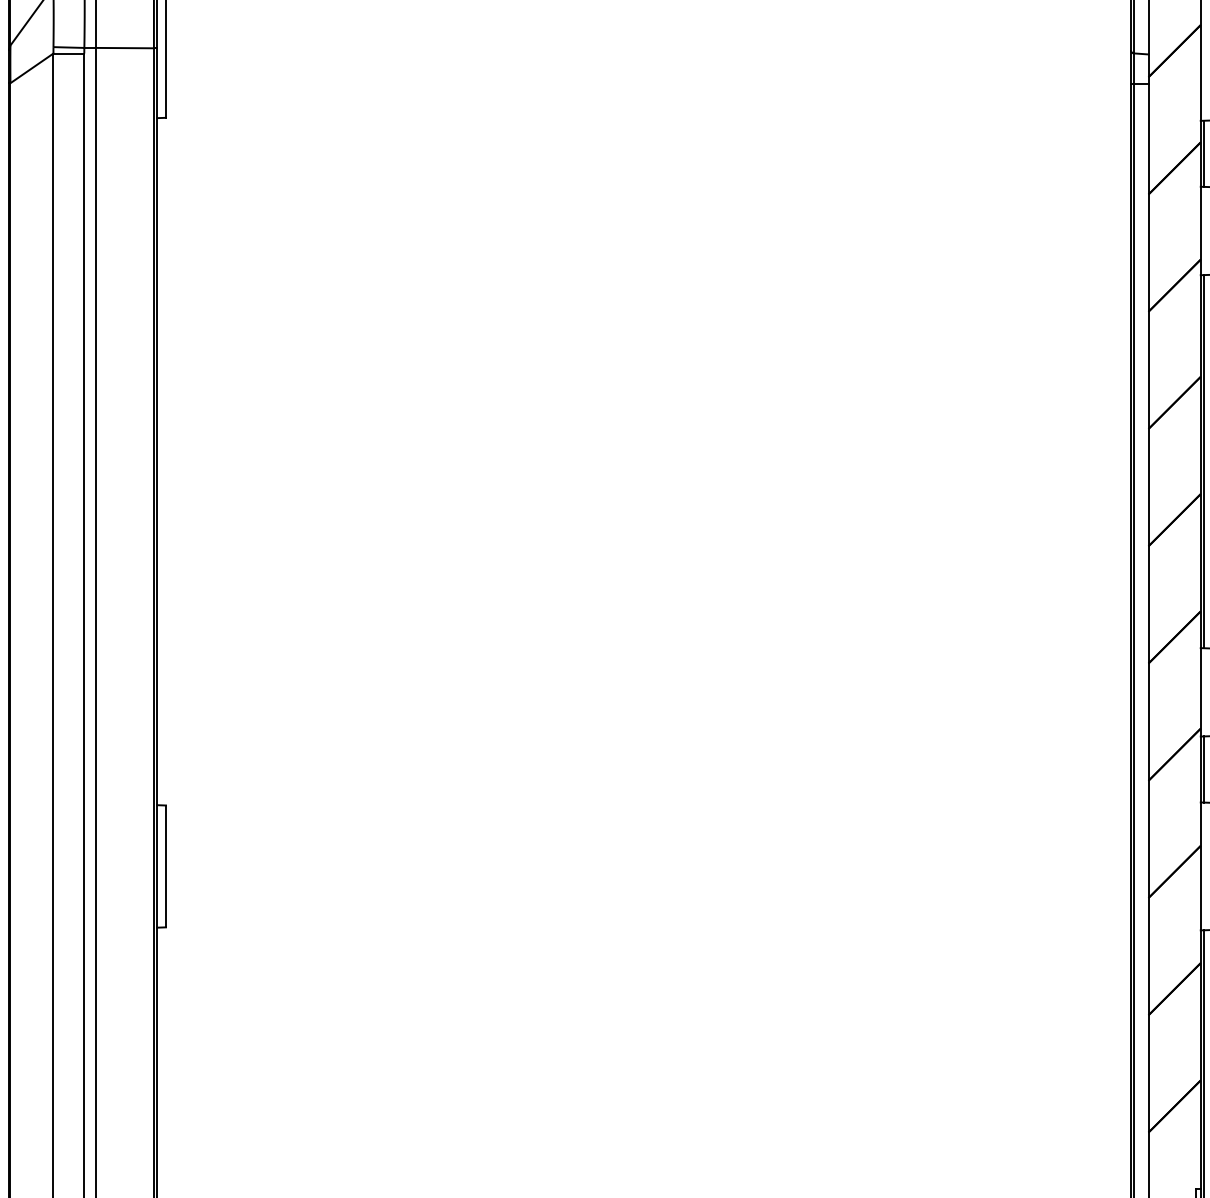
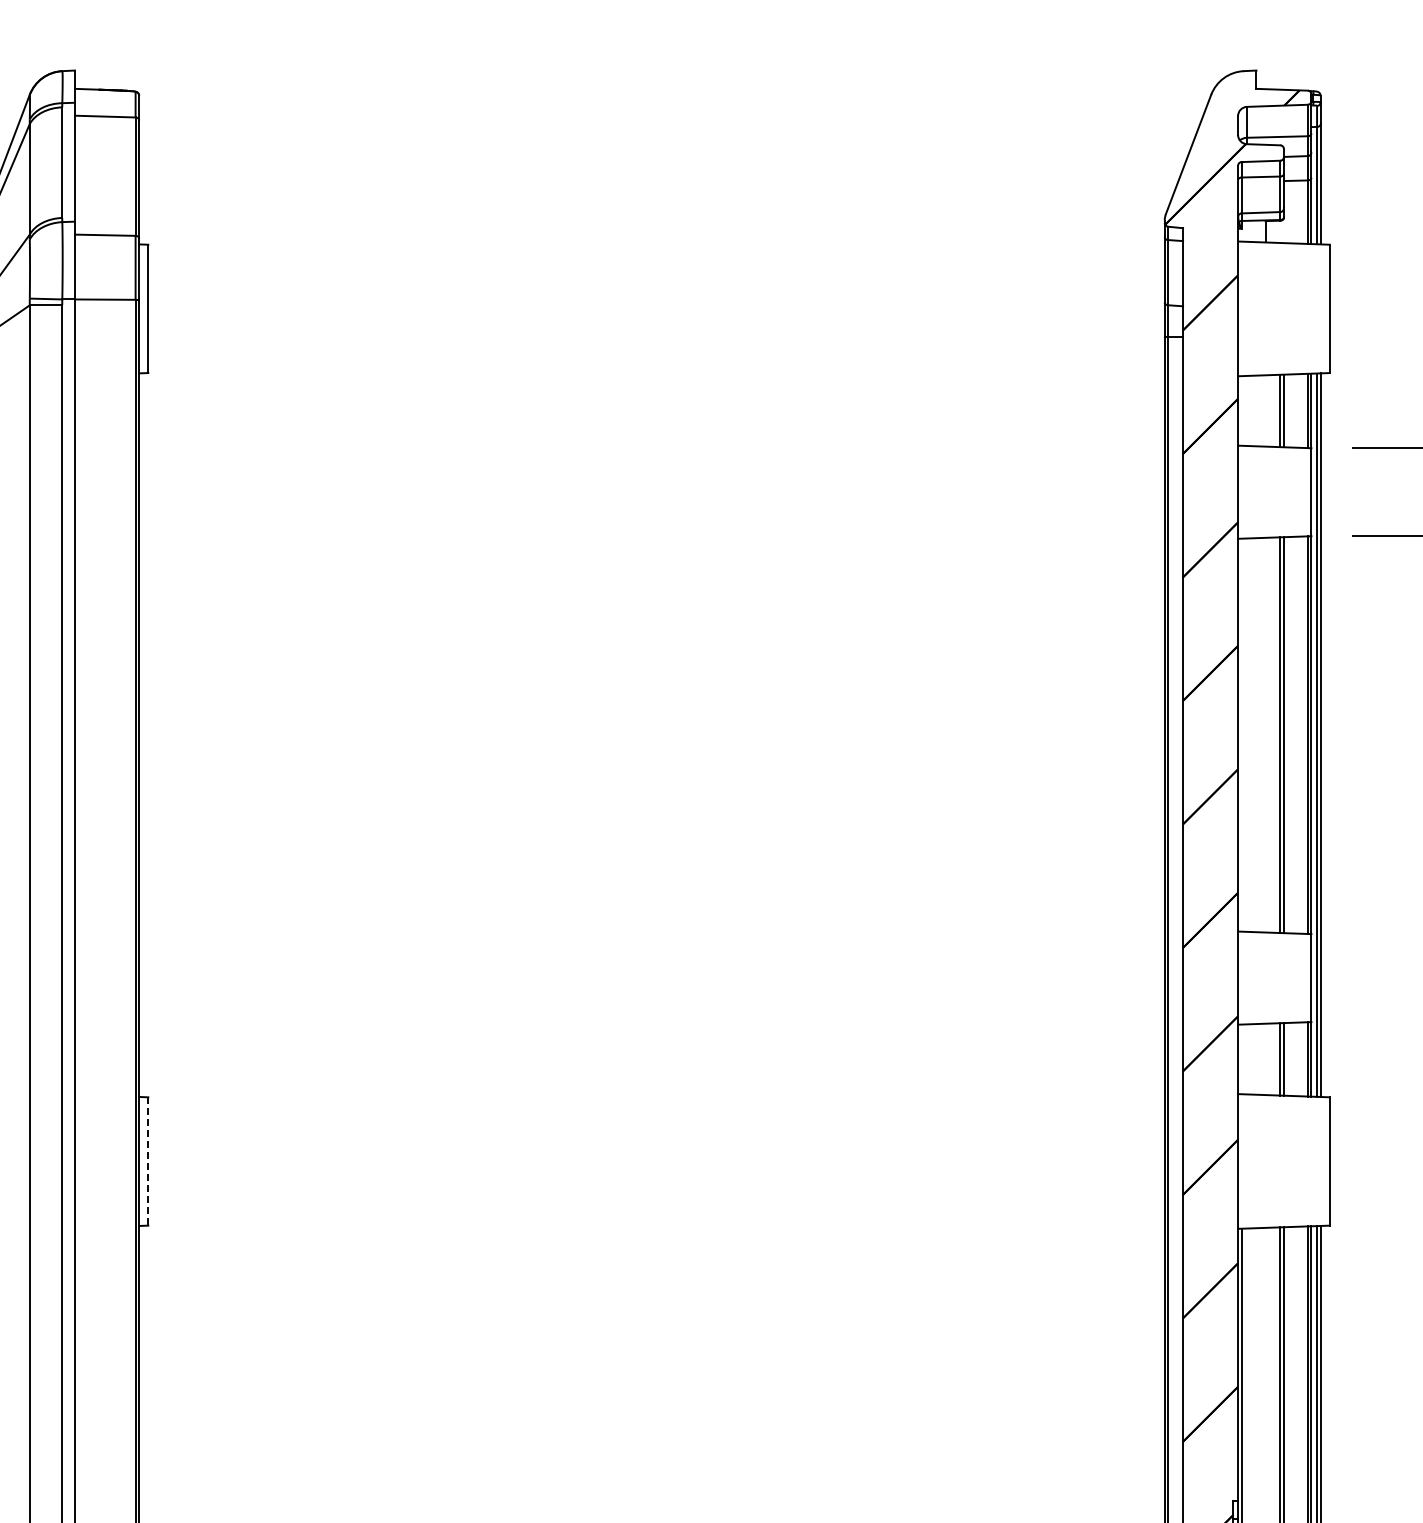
line: (1203, 153) -> (1241, 410), removed
line: (1203, 461) -> (1241, 734), removed
line: (1203, 769) -> (1241, 1059), removed
line: (166, 866) -> (148, 1161), solid -> dashed

